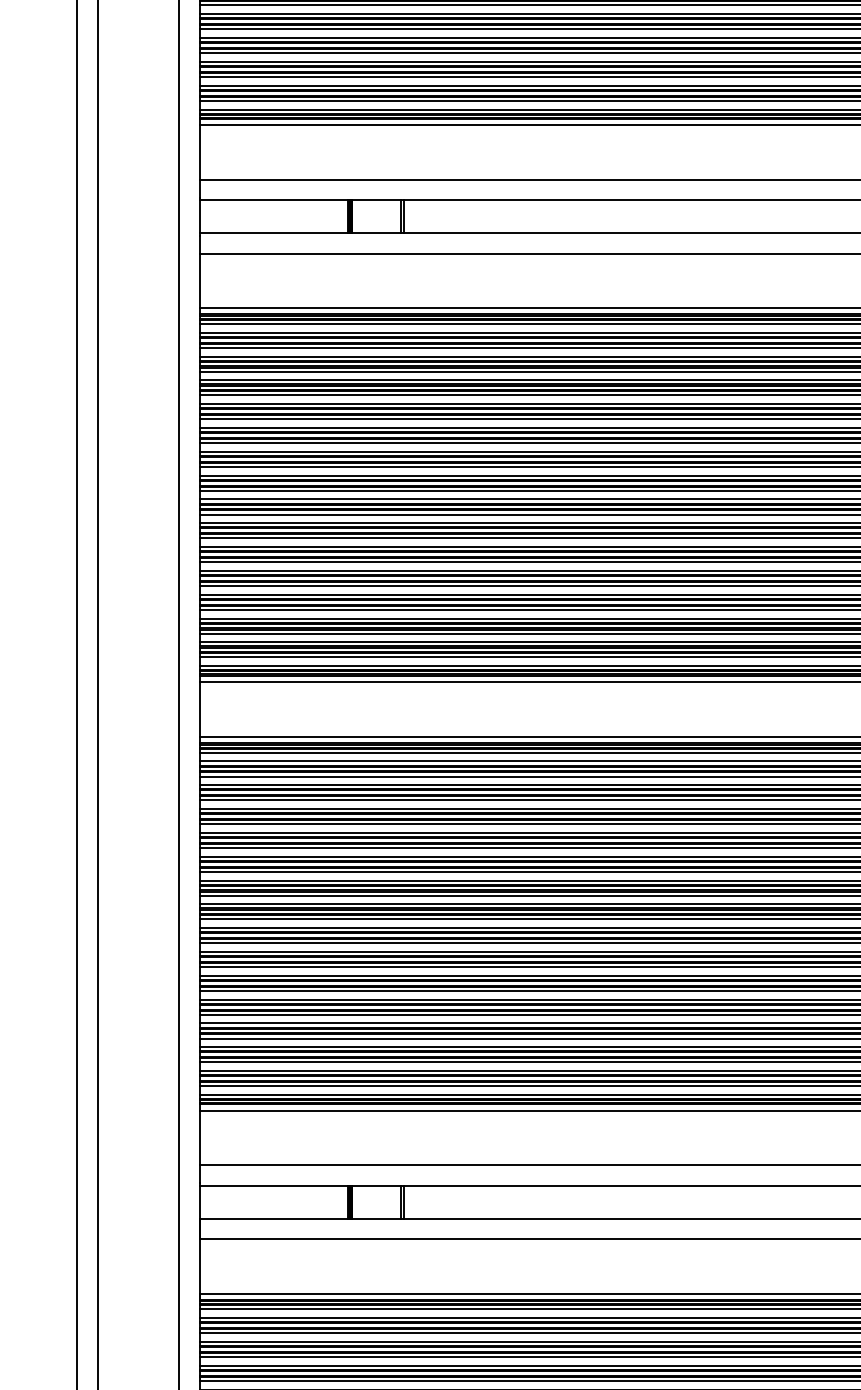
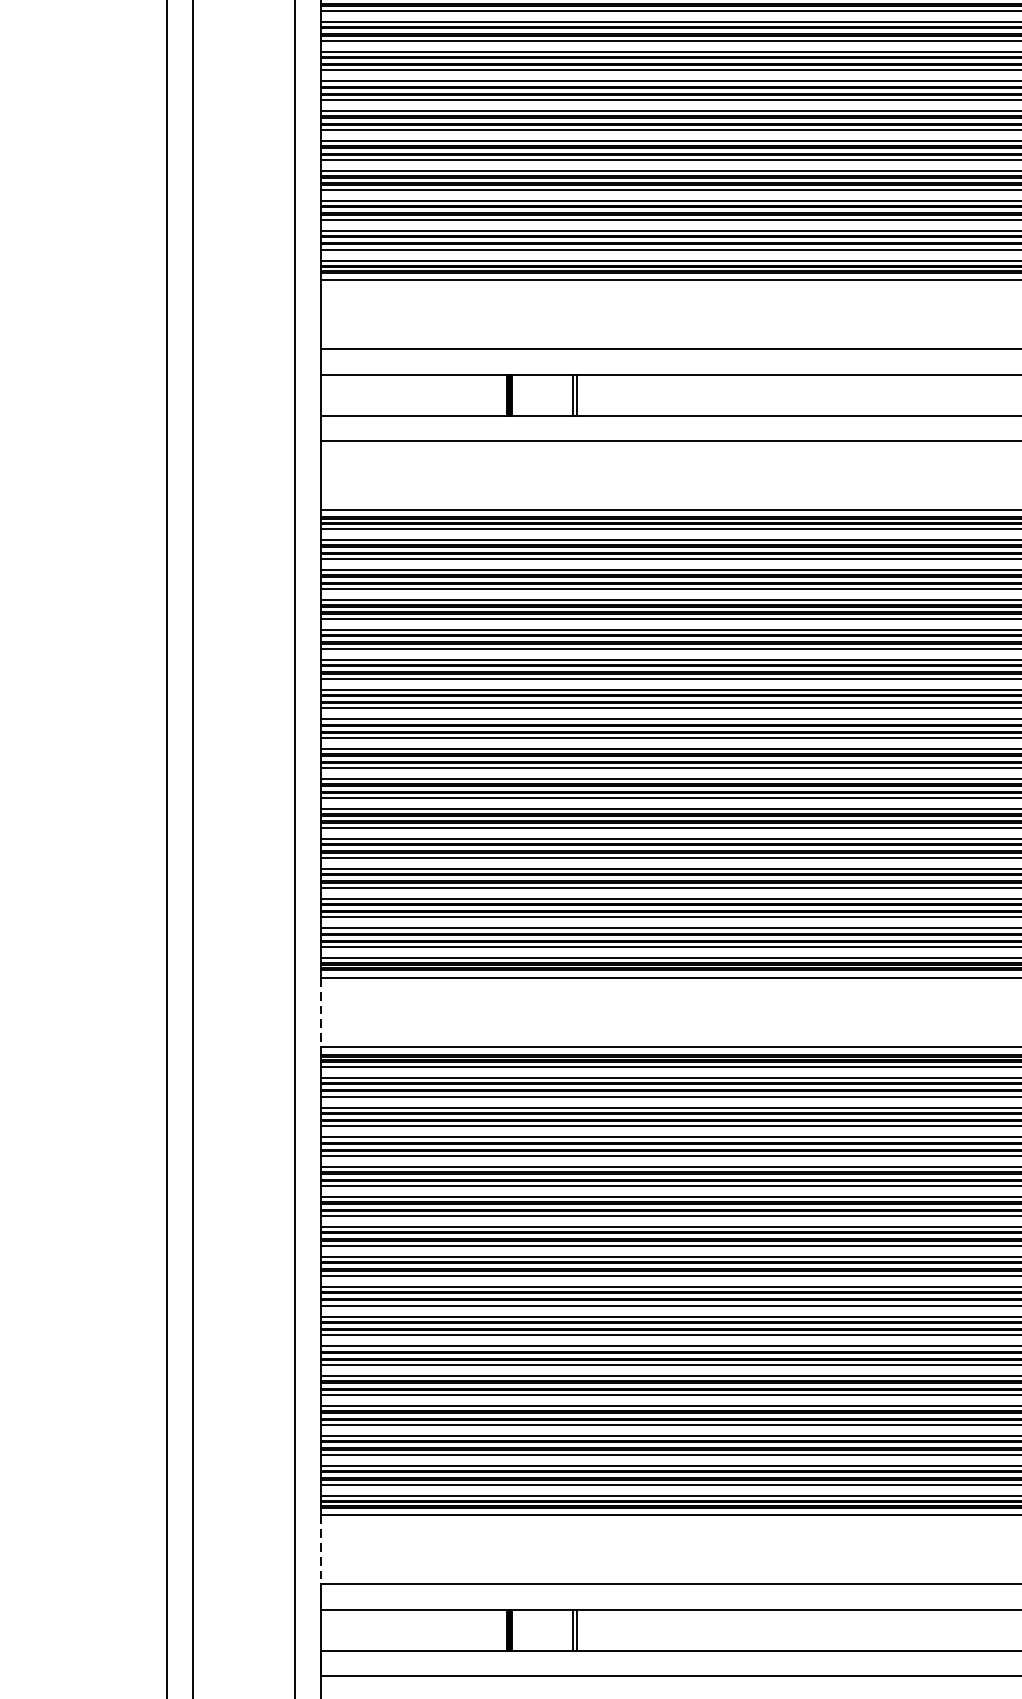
line: (199, 710) -> (320, 1013), solid -> dashed
line: (199, 1138) -> (320, 1550), solid -> dashed

